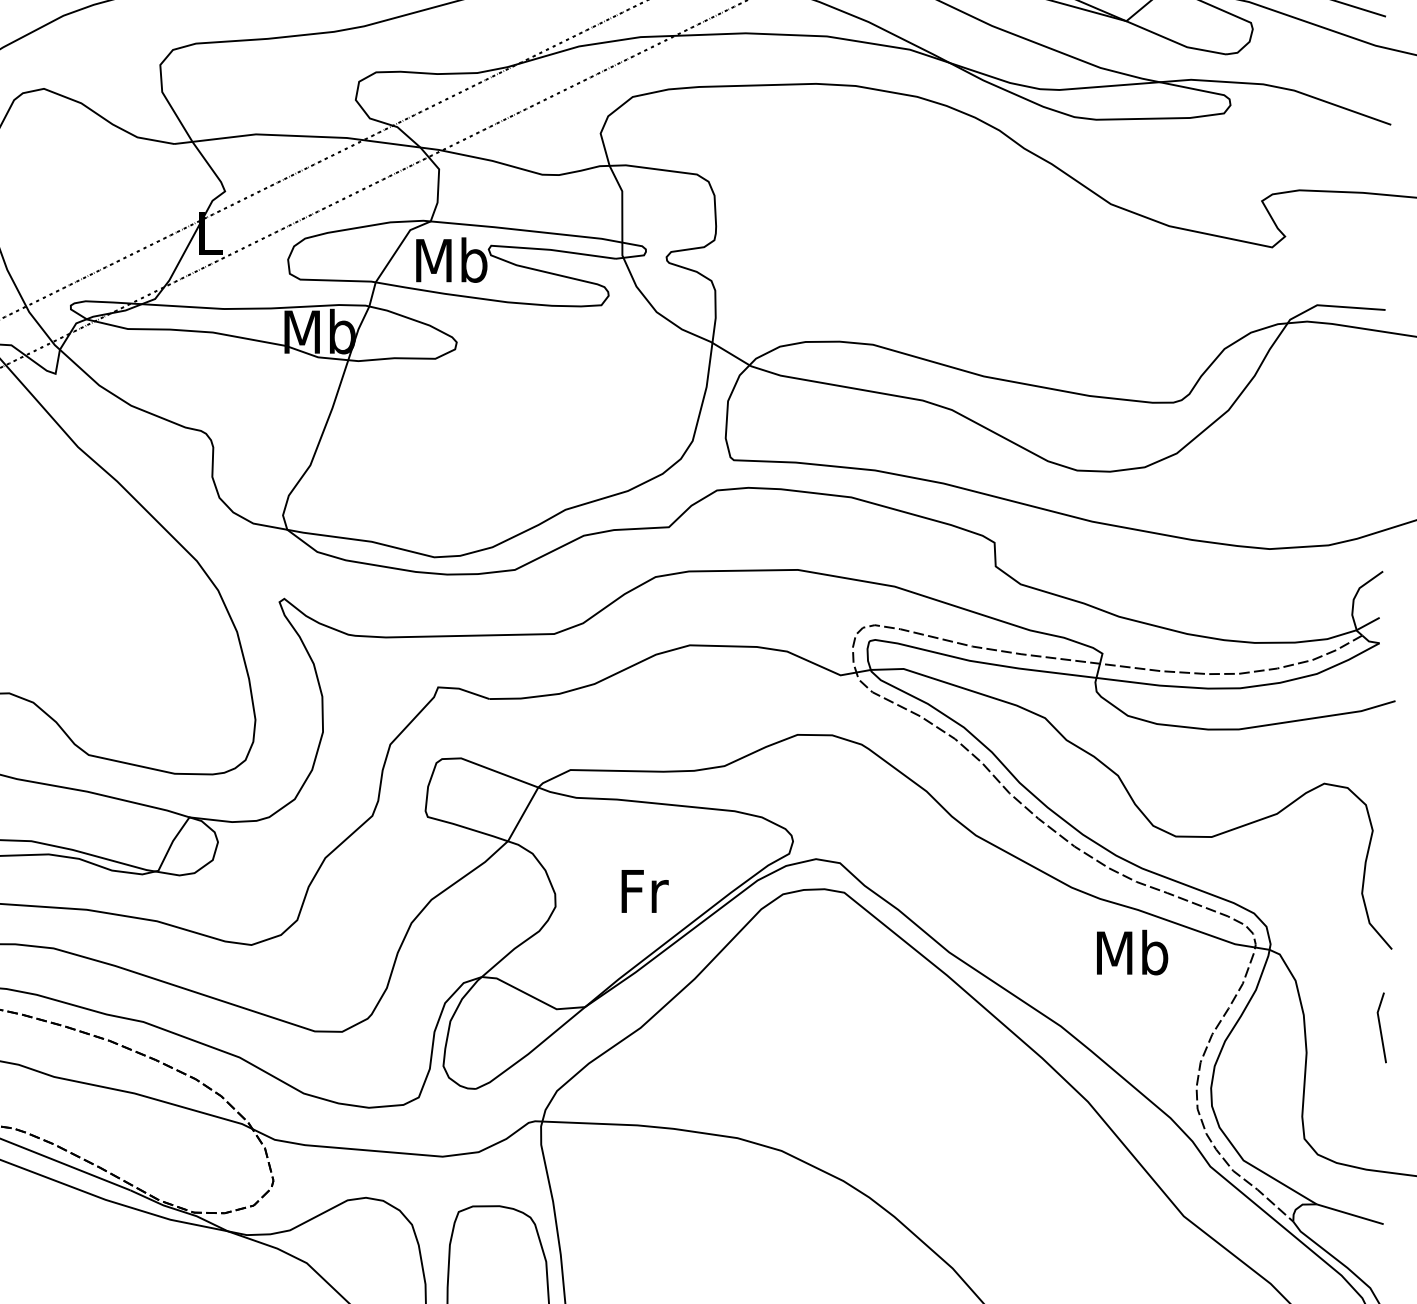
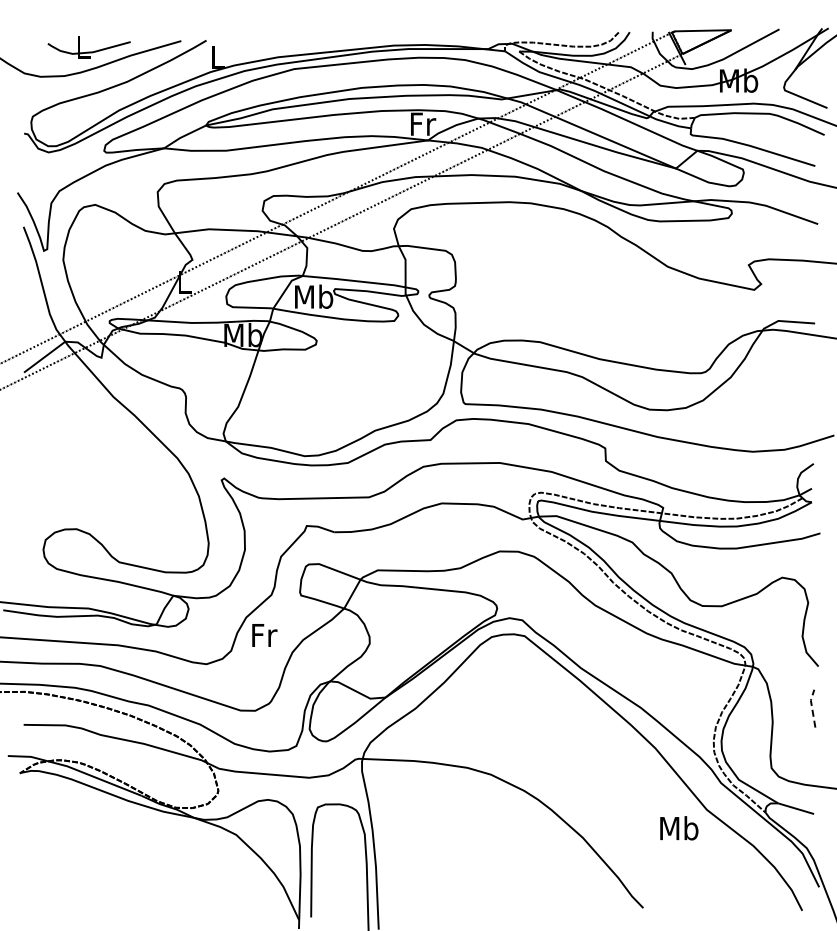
text: (644, 891) -> (264, 635), moved
text: (1132, 952) -> (679, 828), moved
line: (1380, 1025) -> (812, 707), solid -> dashed

